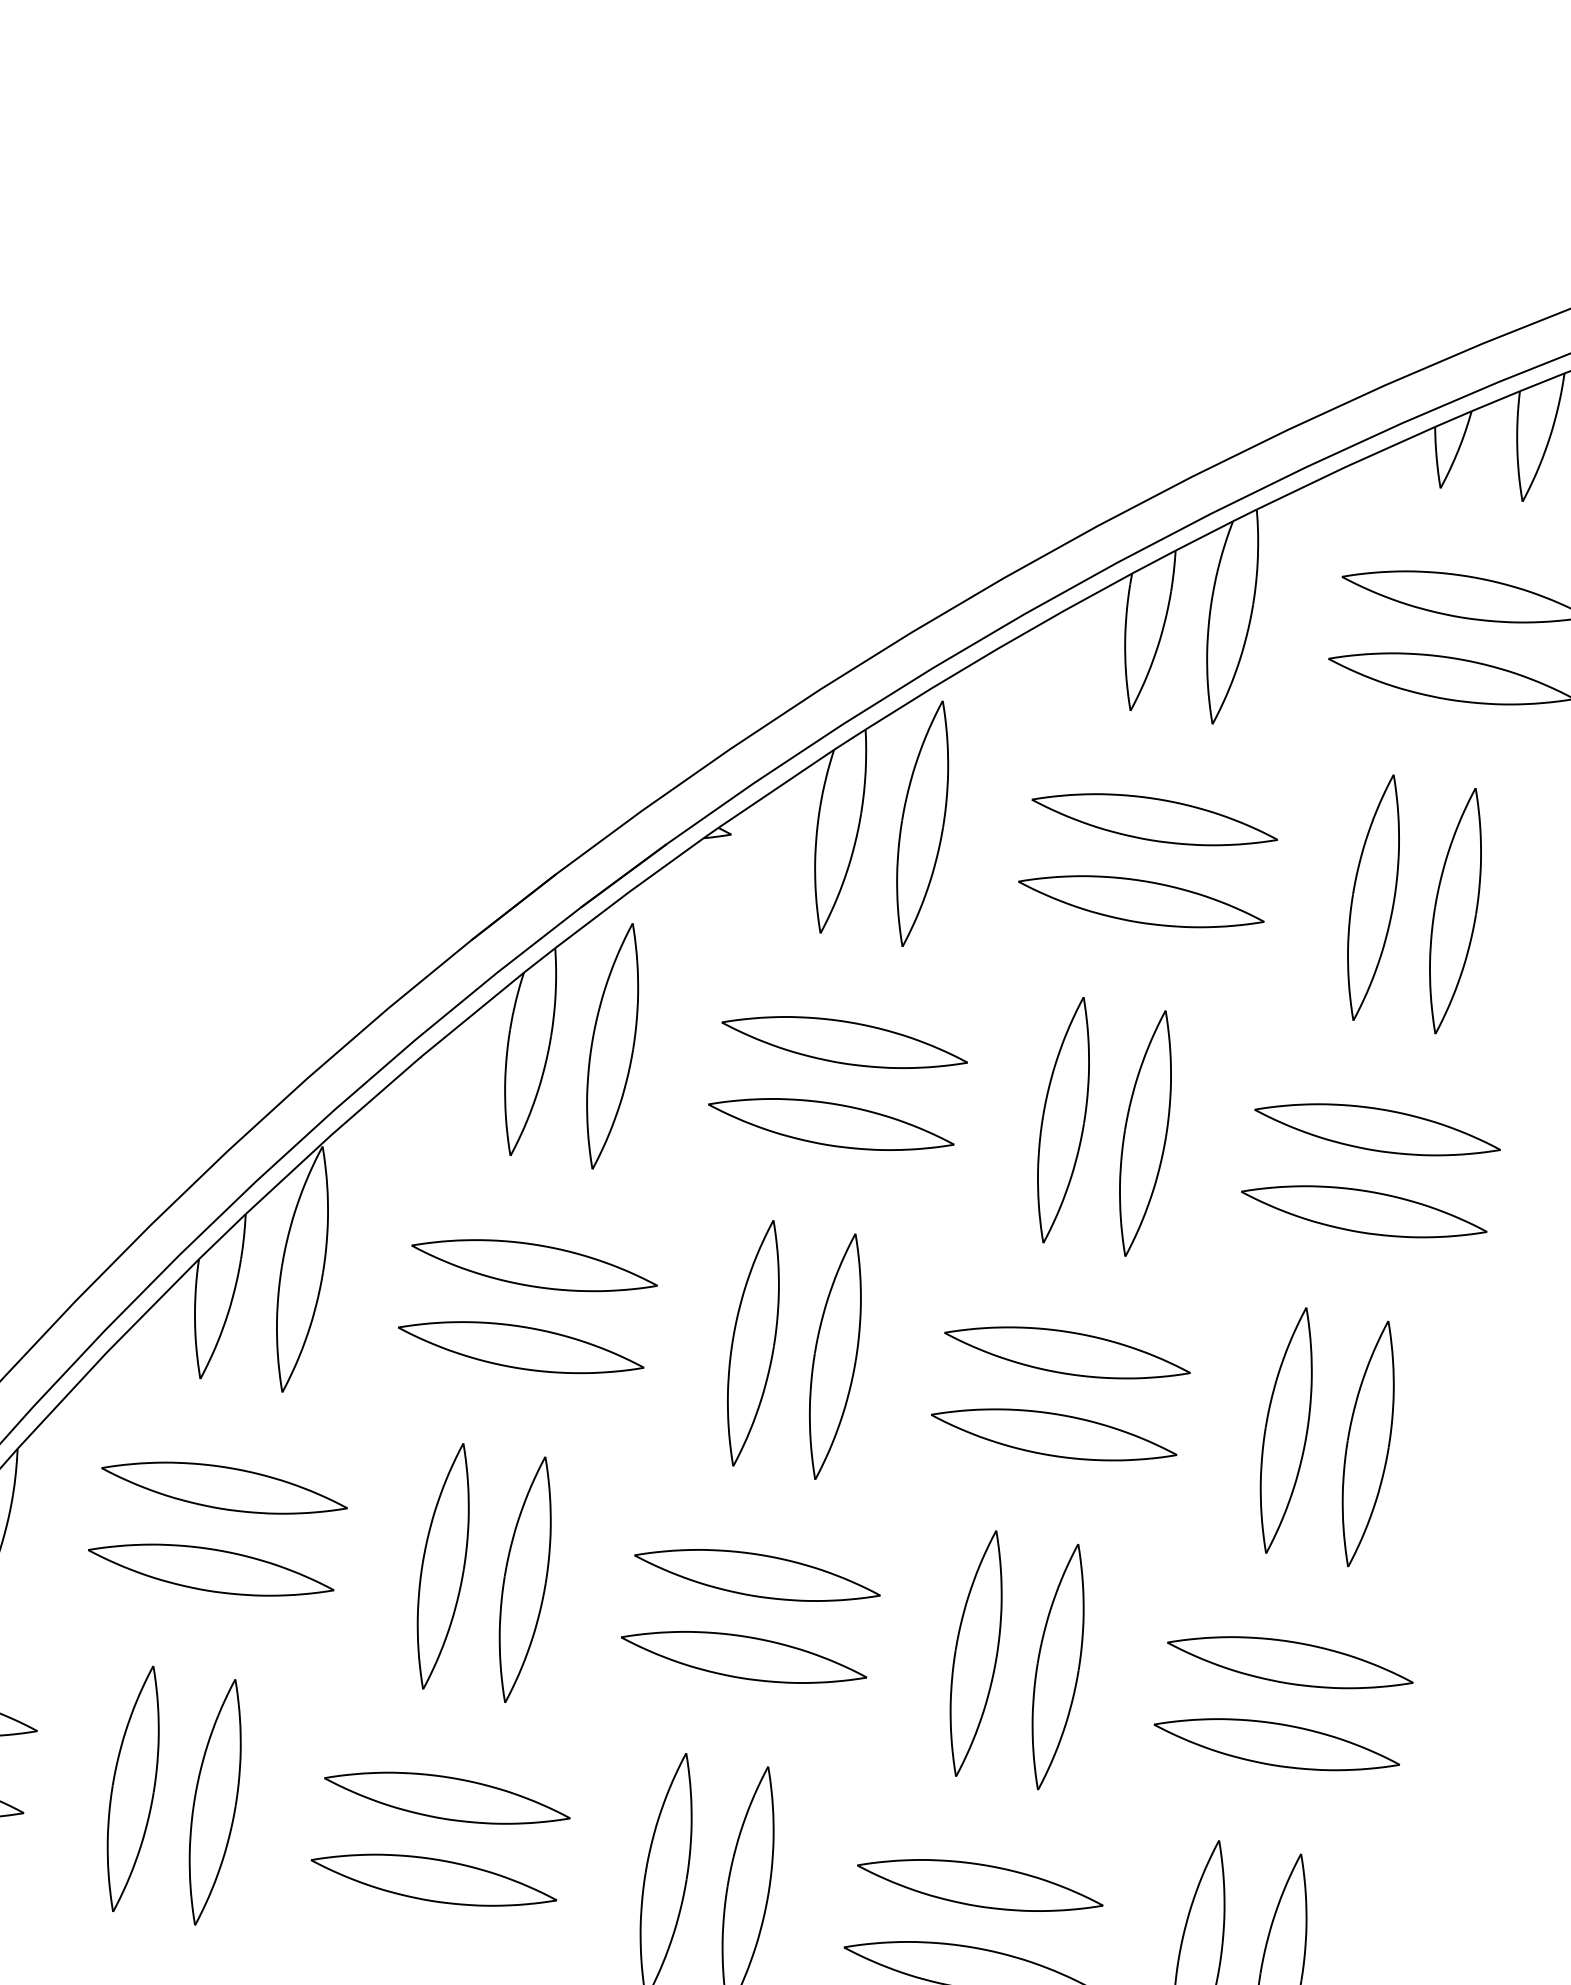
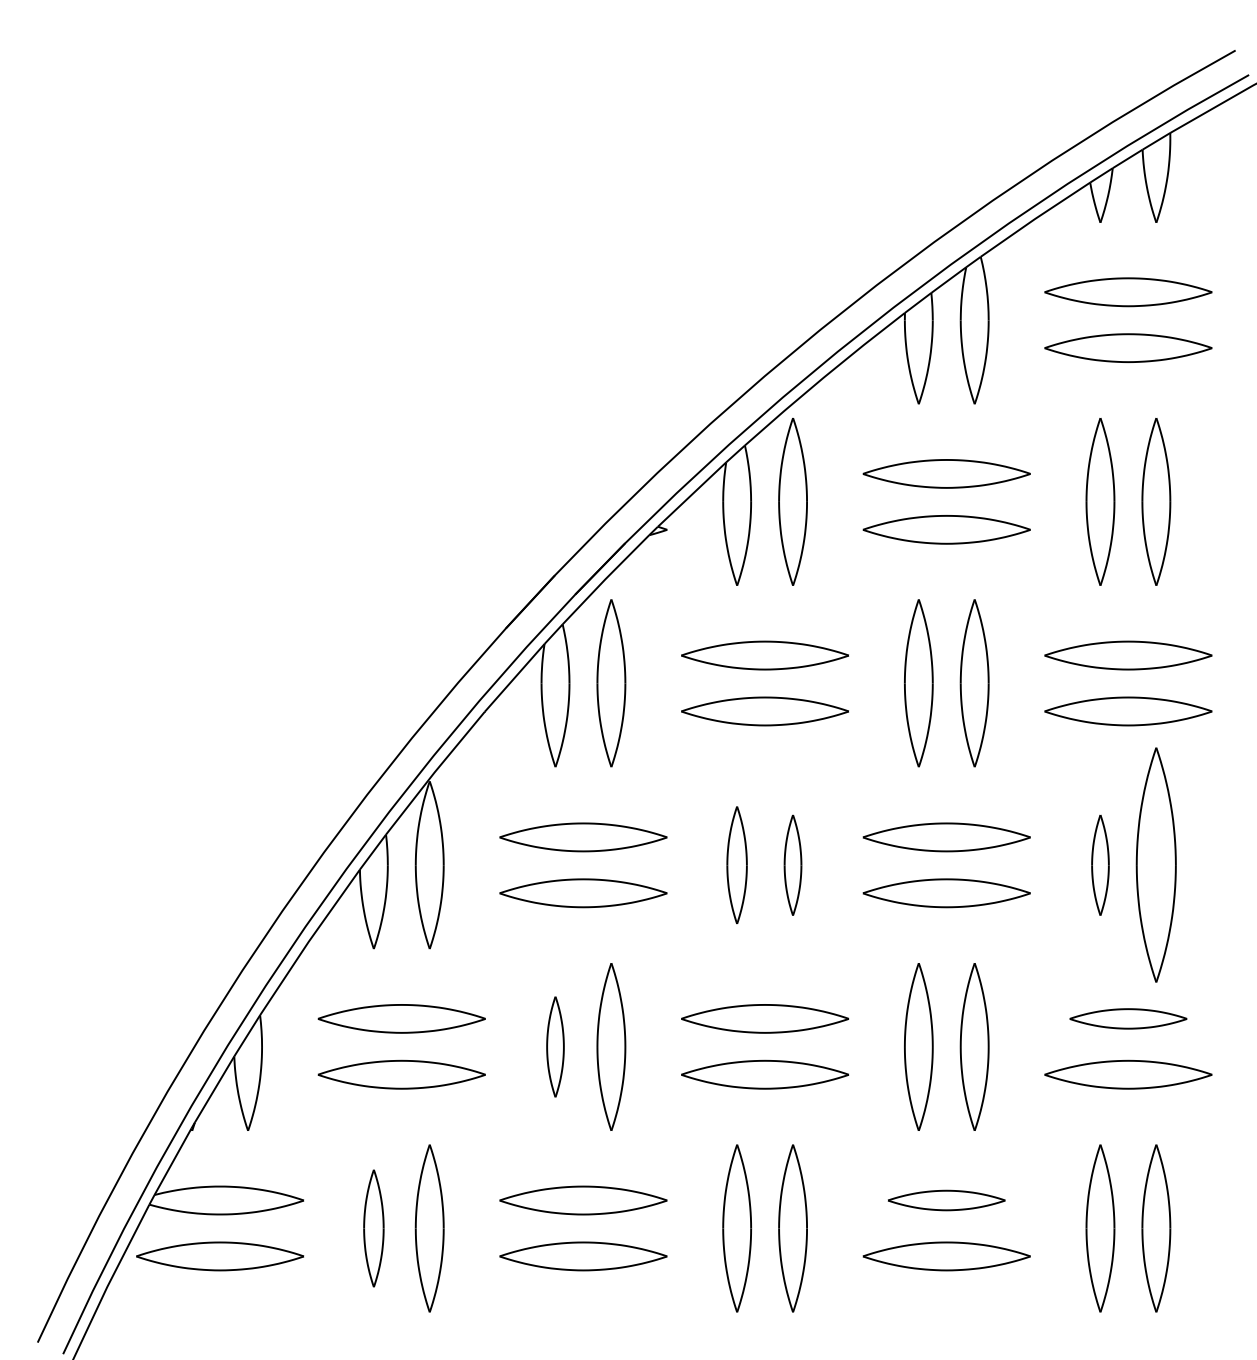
part: (752, 1343) -> (736, 865), size x0.7
part: (834, 1357) -> (792, 865), size x0.6
part: (1286, 1431) -> (1100, 865), size x0.6
part: (1368, 1444) -> (1156, 865), size x1.4
part: (443, 1565) -> (555, 1046), size x0.6
part: (1290, 1662) -> (1128, 1018), size x0.7
part: (132, 1788) -> (373, 1228), size x0.7
part: (979, 1885) -> (946, 1200), size x0.7

